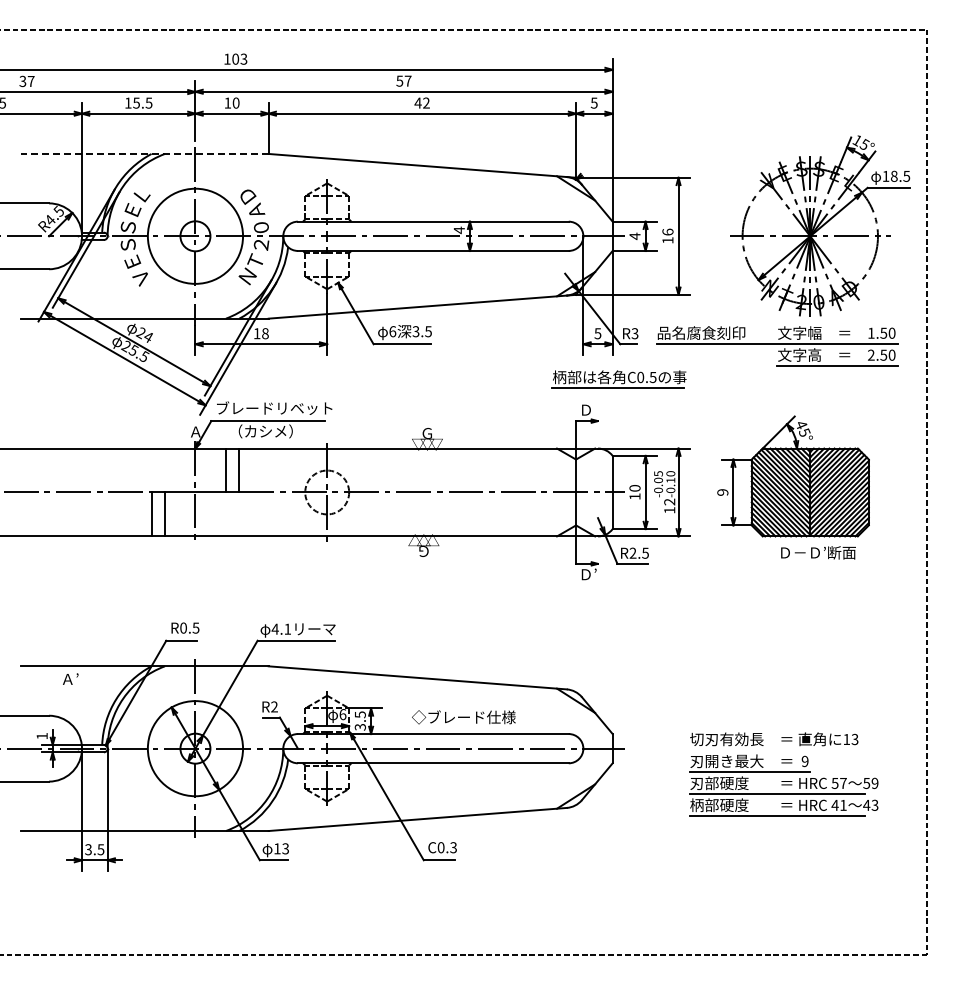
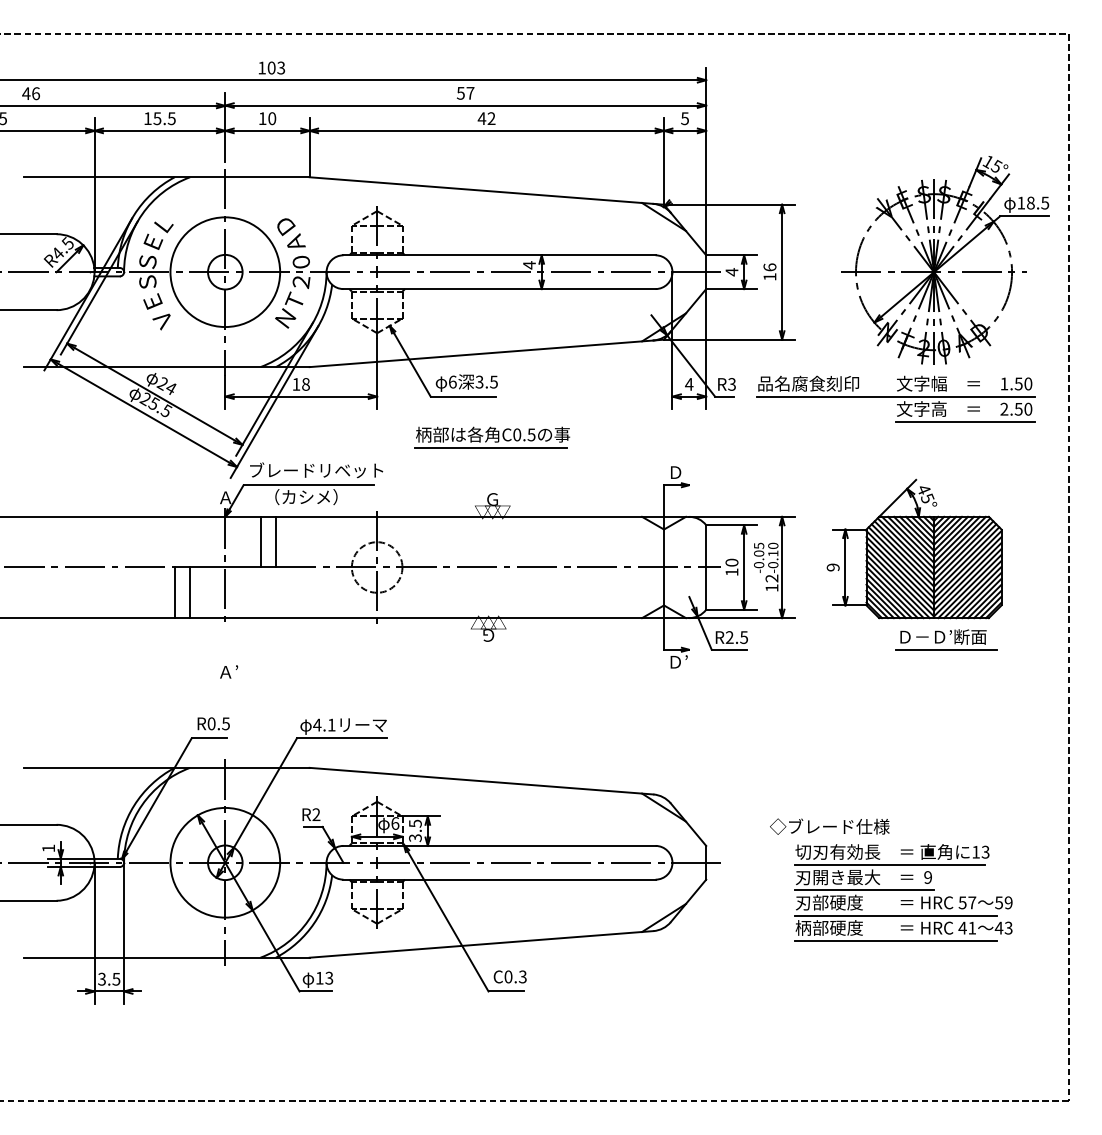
text: (26, 81) -> (30, 93), 37 -> 46
line: (144, 153) -> (166, 176), dashed -> solid
text: (597, 333) -> (688, 384), 5 -> 4
part: (618, 379) -> (491, 437), moved
line: (820, 563) -> (945, 649), added
text: (70, 678) -> (228, 671), moved
text: (463, 717) -> (829, 826), moved
line: (771, 750) -> (889, 864), added

